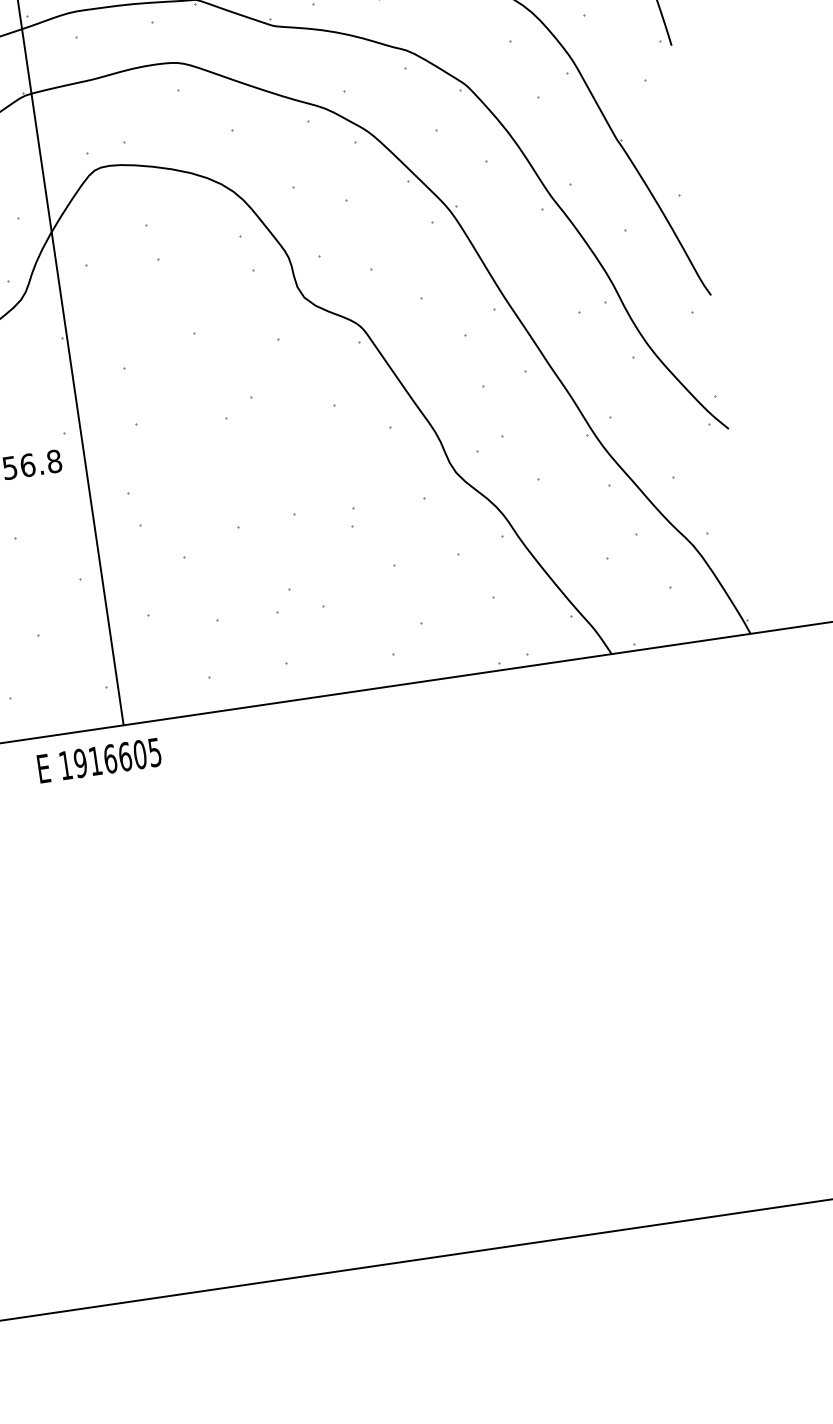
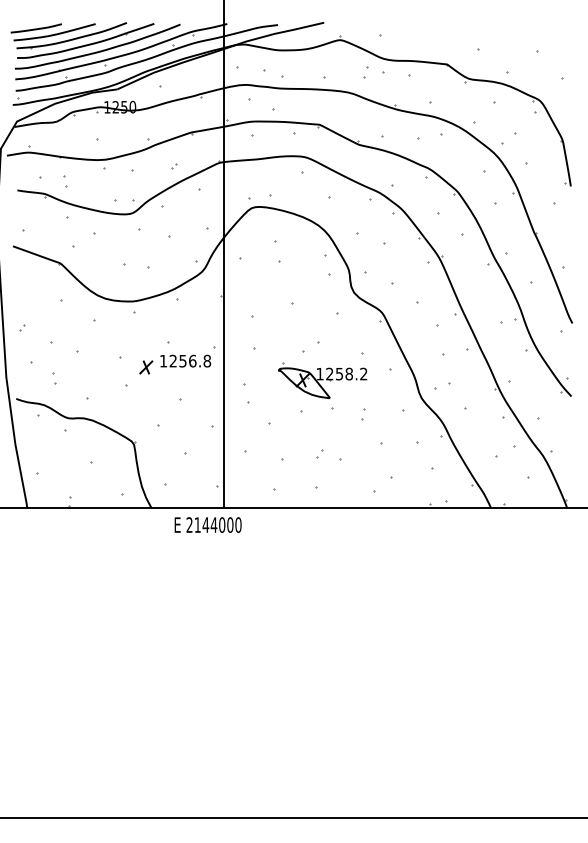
part: (269, 466) -> (322, 380), added
part: (283, 600) -> (319, 453), size x0.62
text: (109, 759) -> (213, 525), 1916605 -> 2144000

